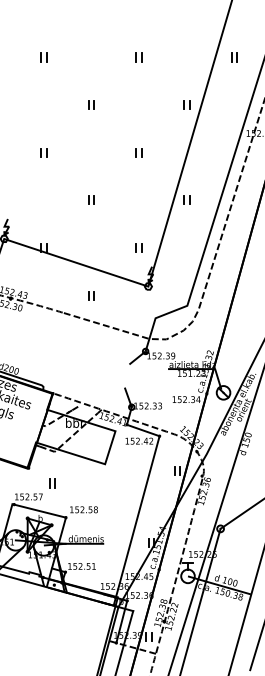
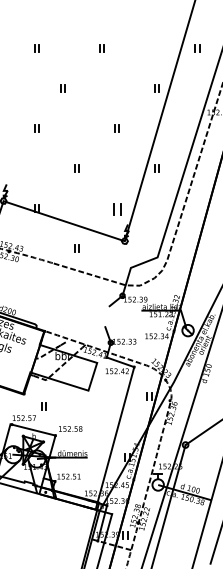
part: (138, 57) -> (101, 48), moved
part: (90, 104) -> (62, 88), moved
part: (138, 247) -> (116, 208), size x1.6

